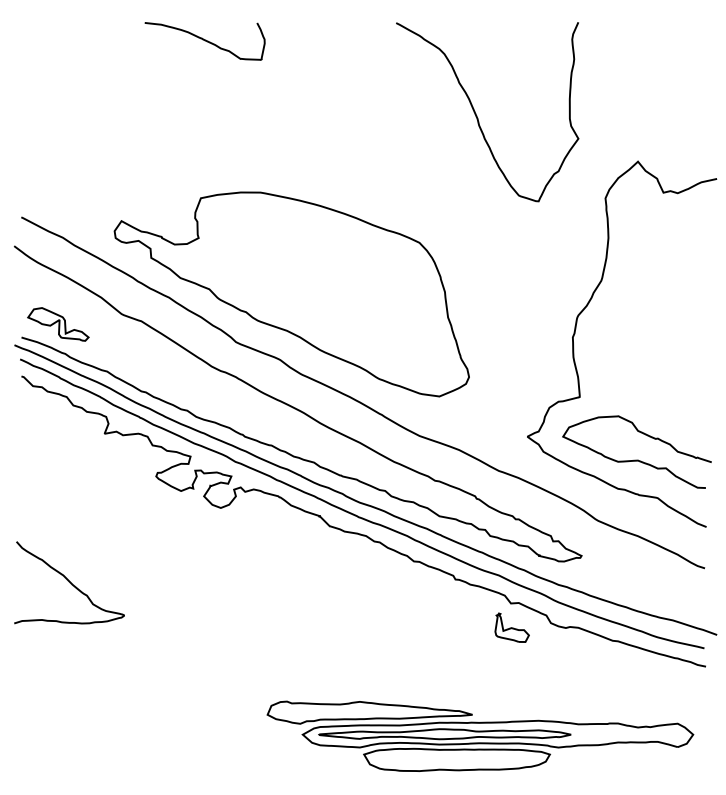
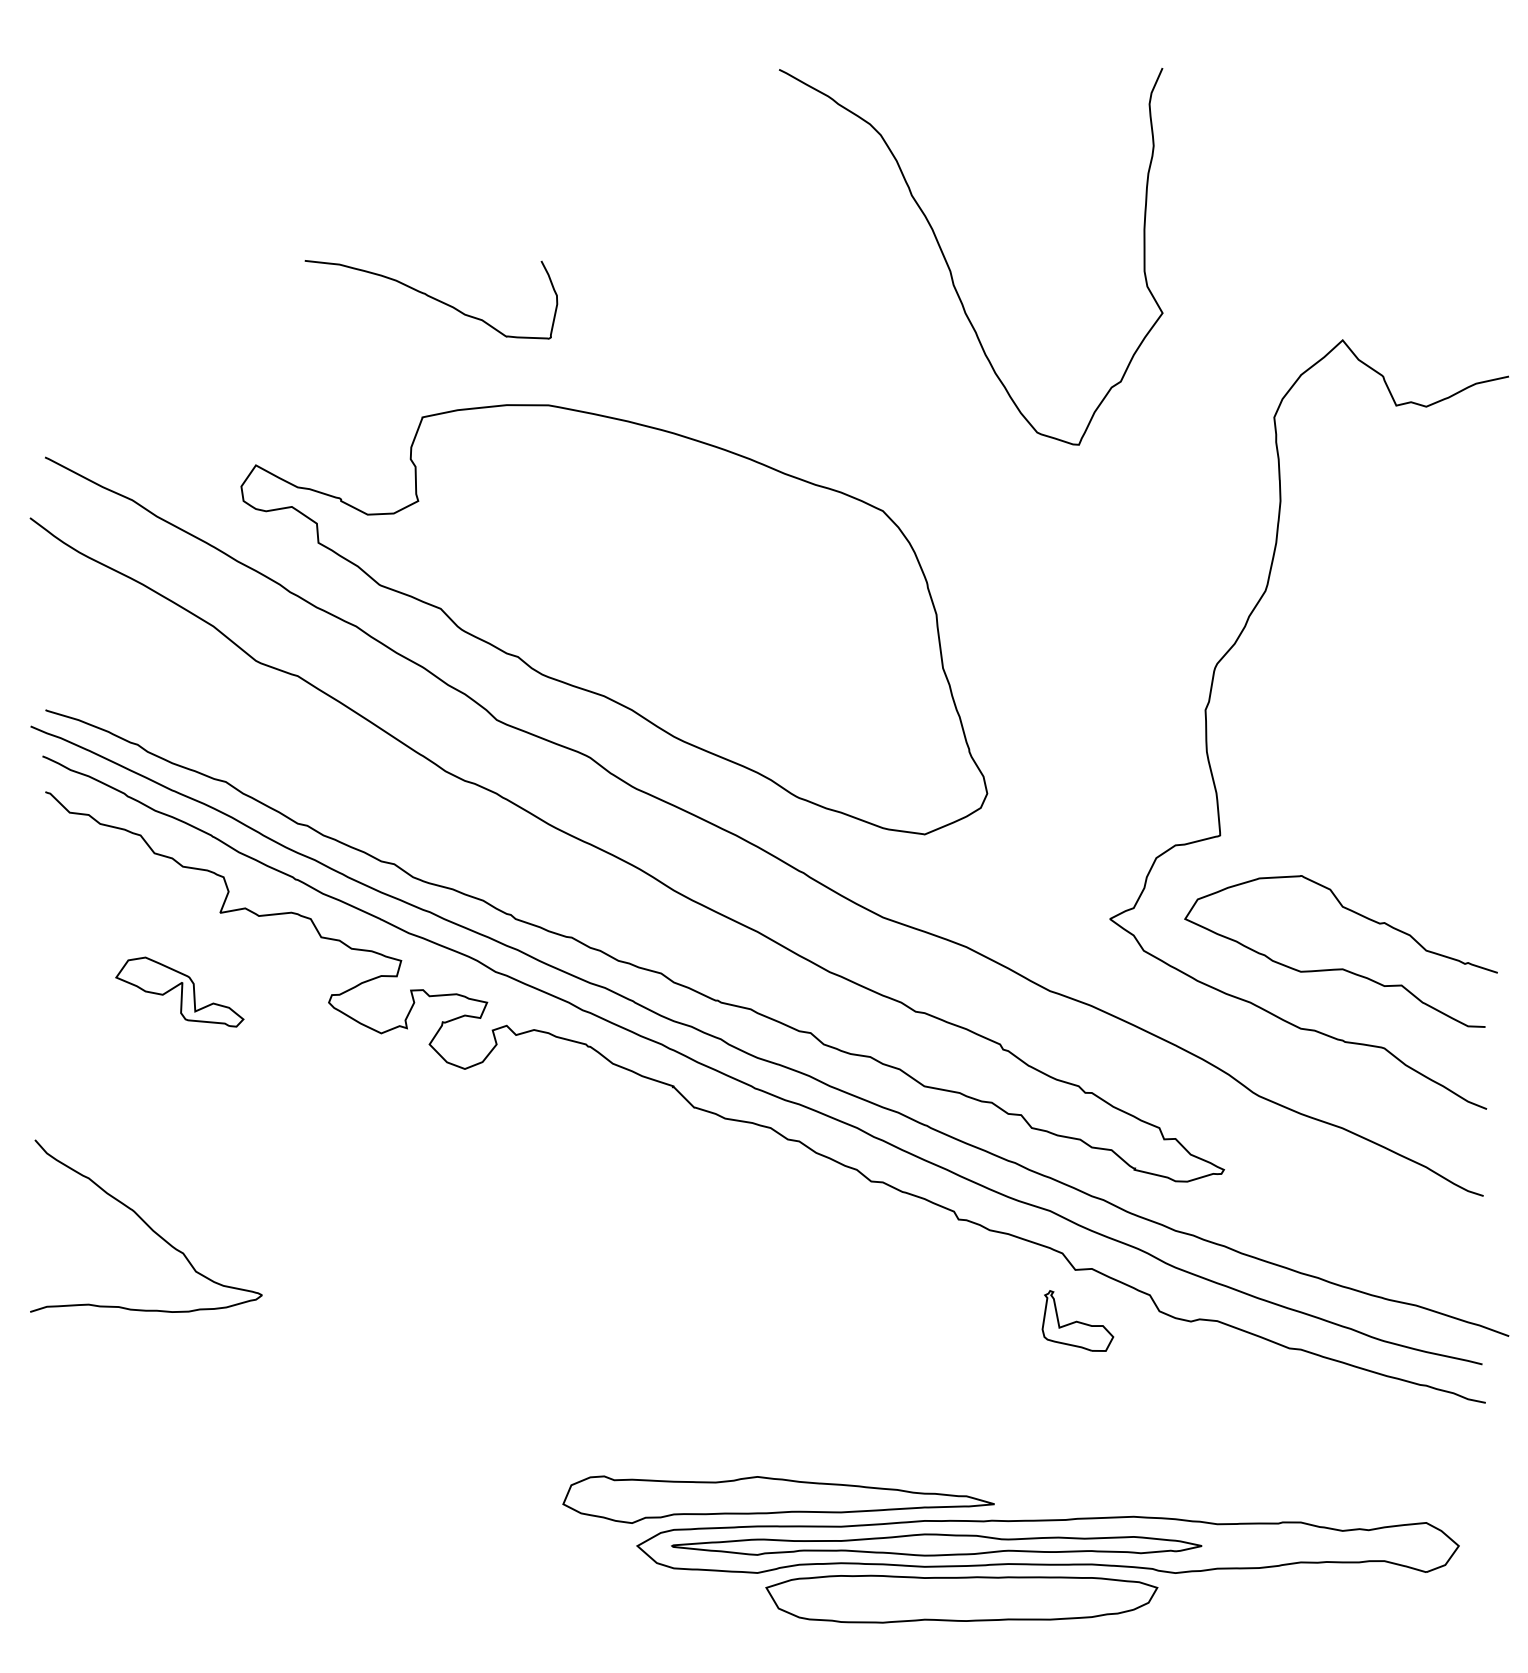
curve: (204, 41) -> (430, 299), moved
curve: (477, 115) -> (950, 264), moved
part: (58, 324) -> (180, 992), moved

